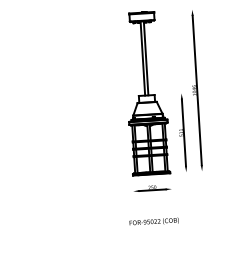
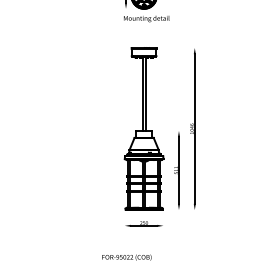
text: (153, 221) -> (126, 257), moved

